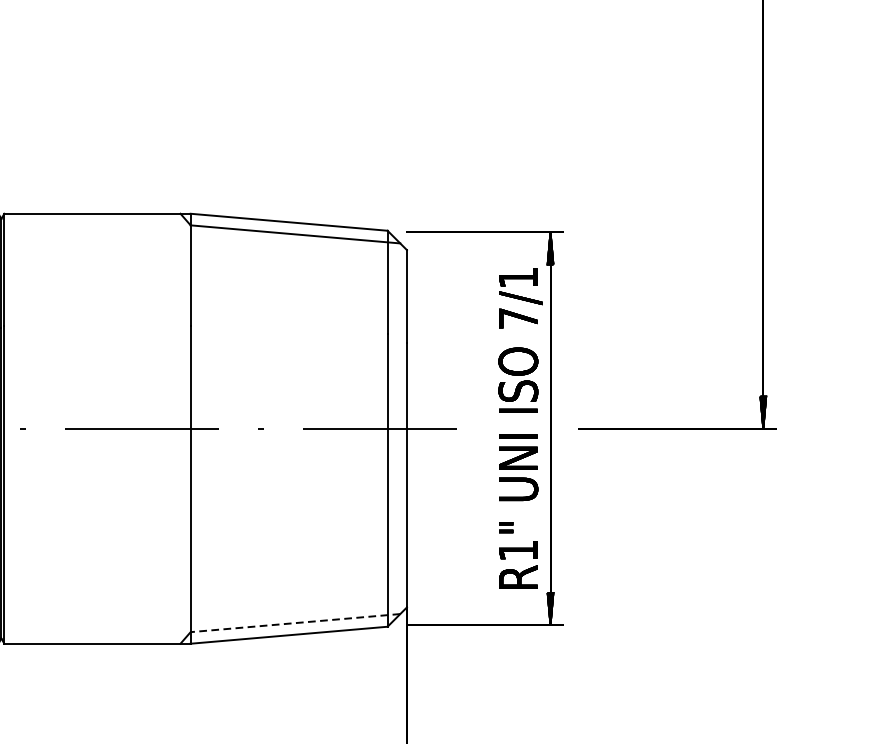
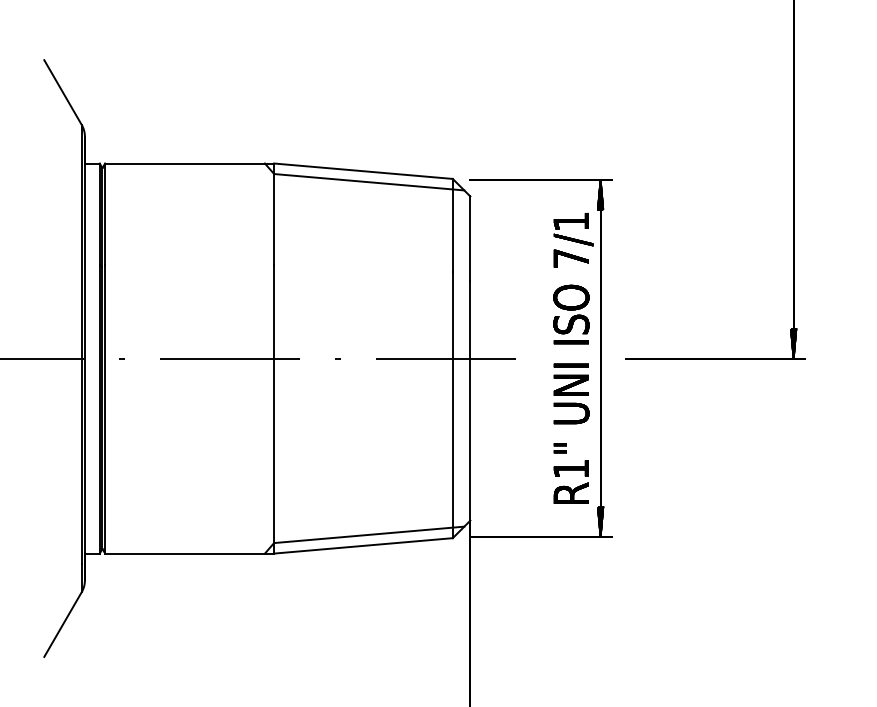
line: (294, 622) -> (368, 534), dashed -> solid

